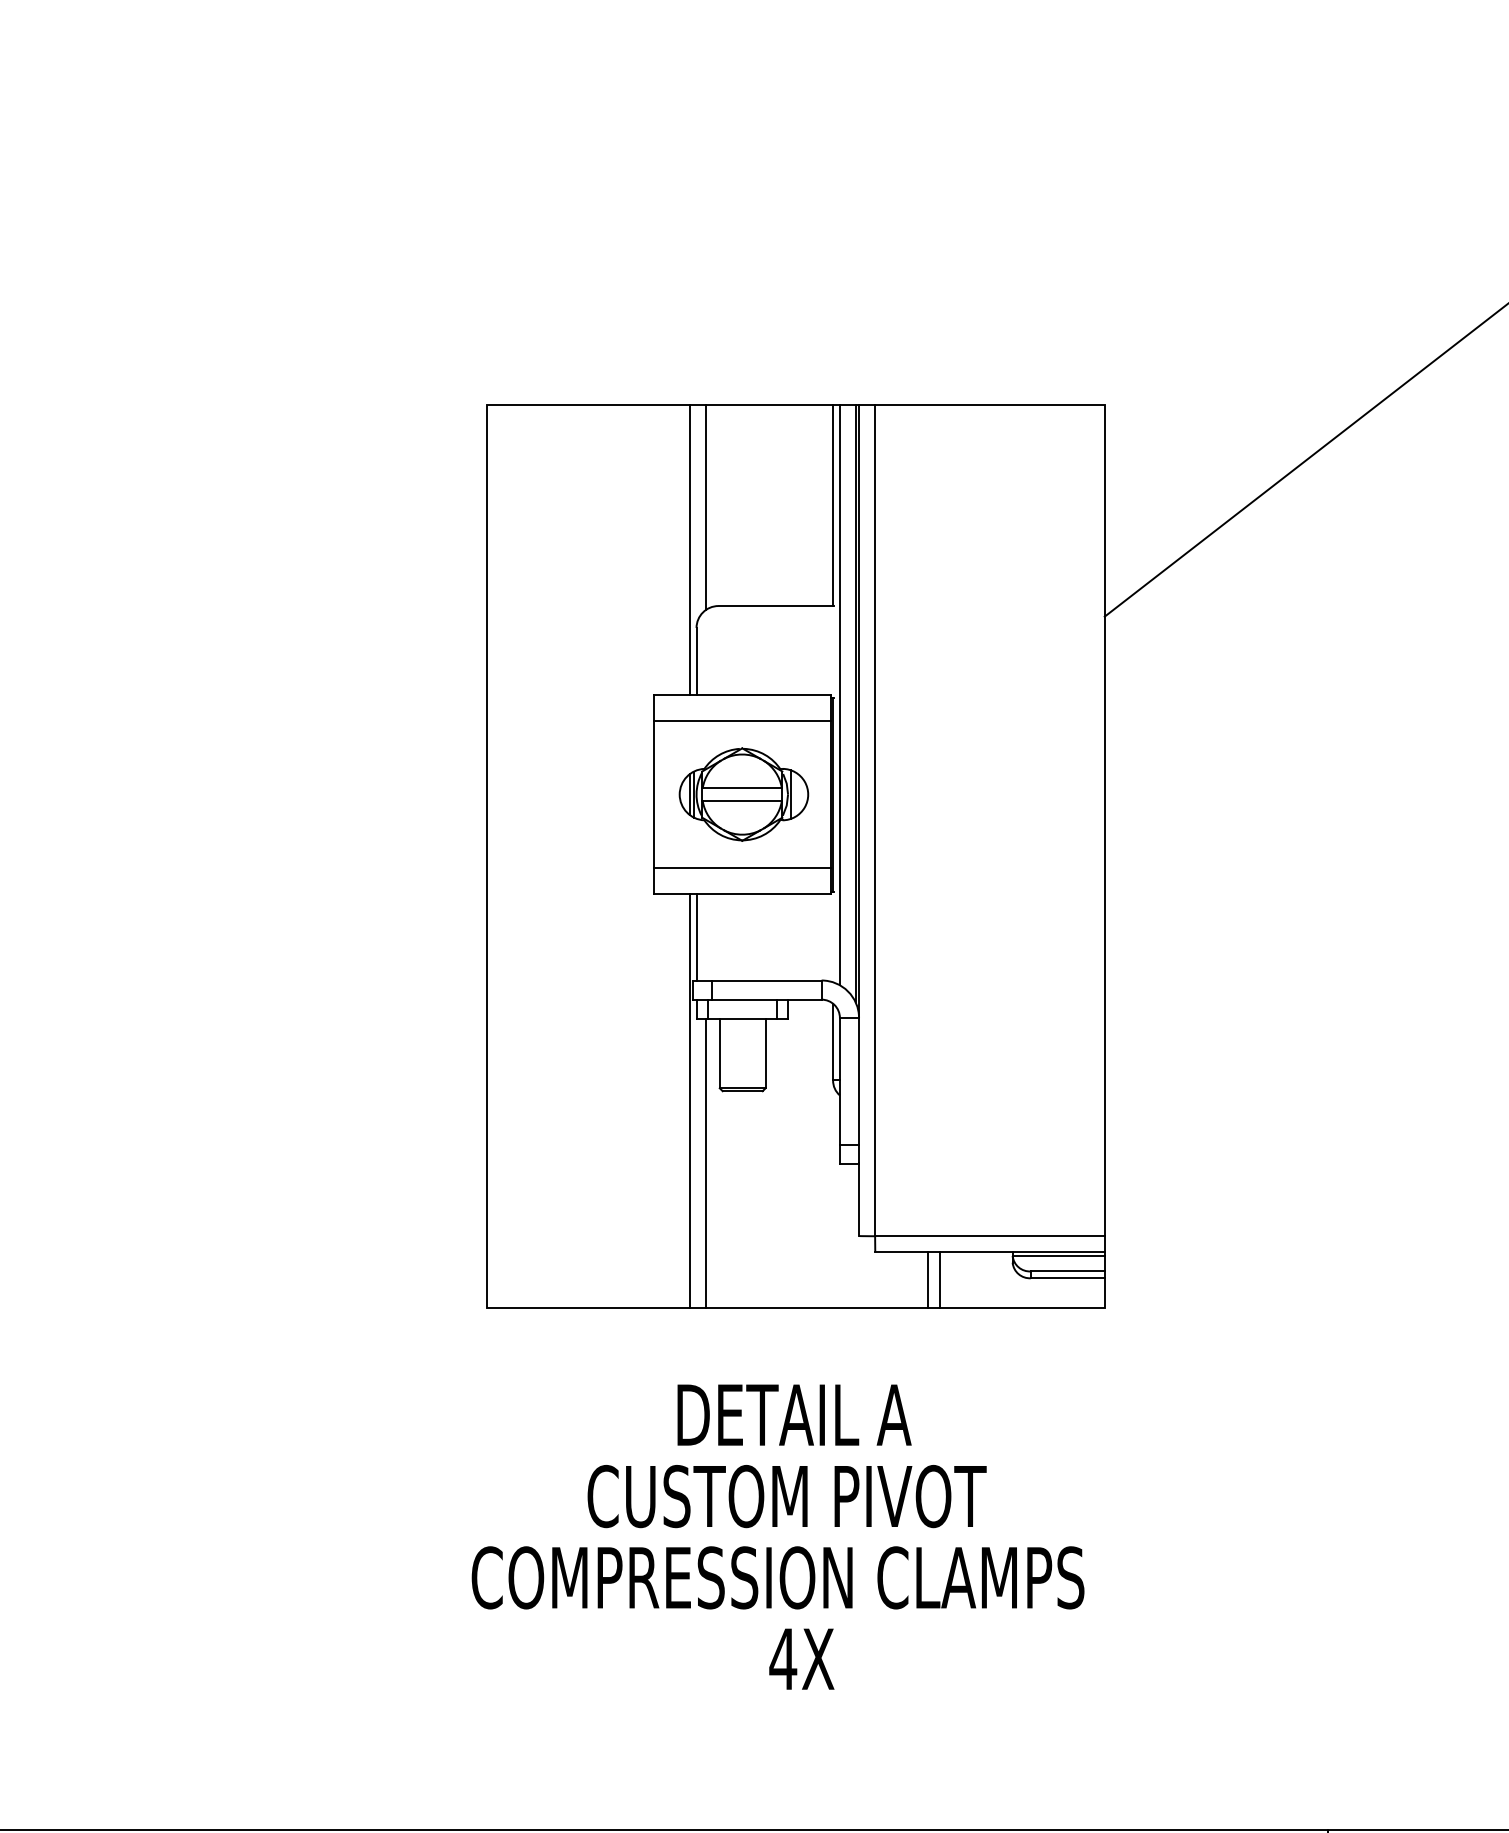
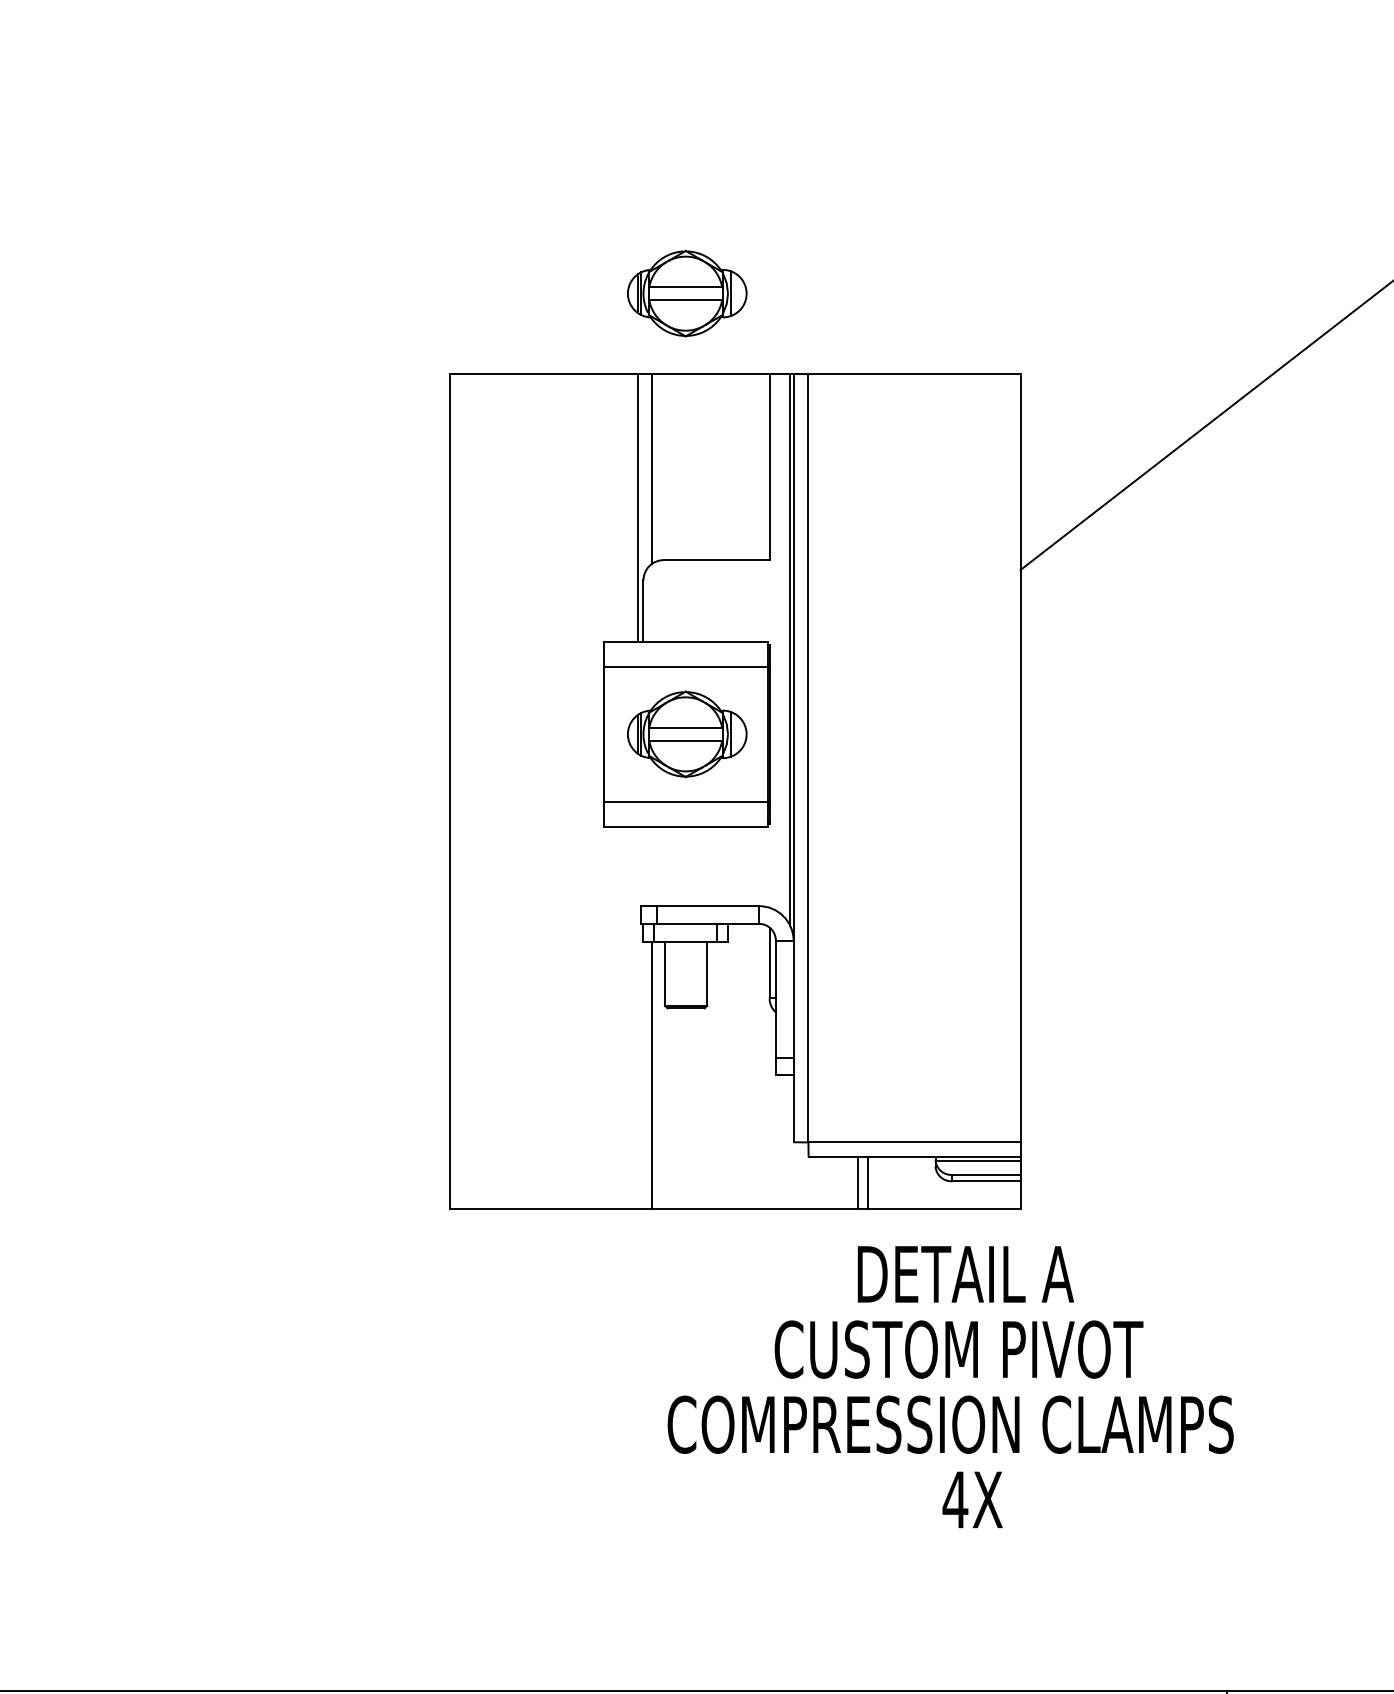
part: (743, 317) -> (686, 293), added
line: (839, 694) -> (775, 641), removed
line: (696, 937) -> (643, 866), removed
line: (690, 1100) -> (637, 1016), removed
text: (777, 1536) -> (950, 1386), moved

